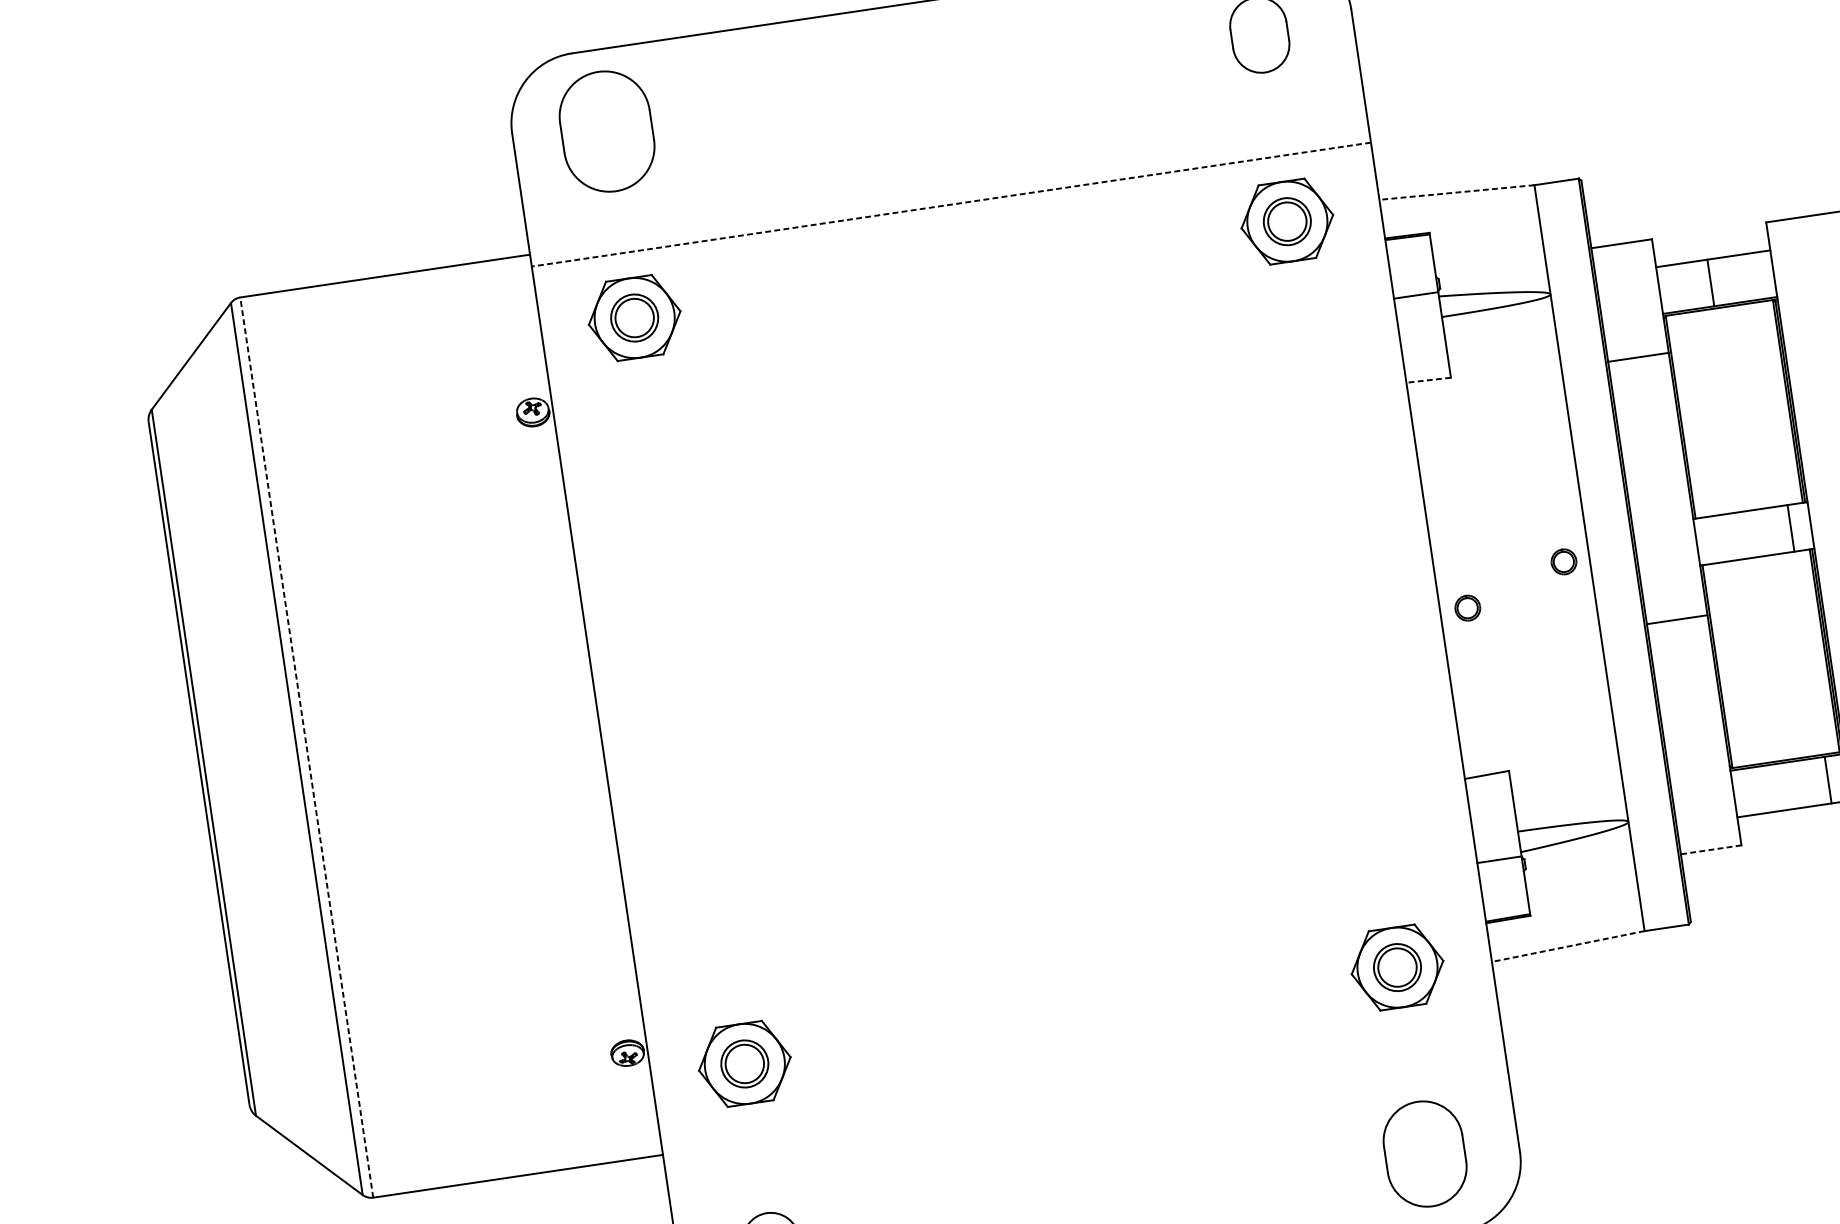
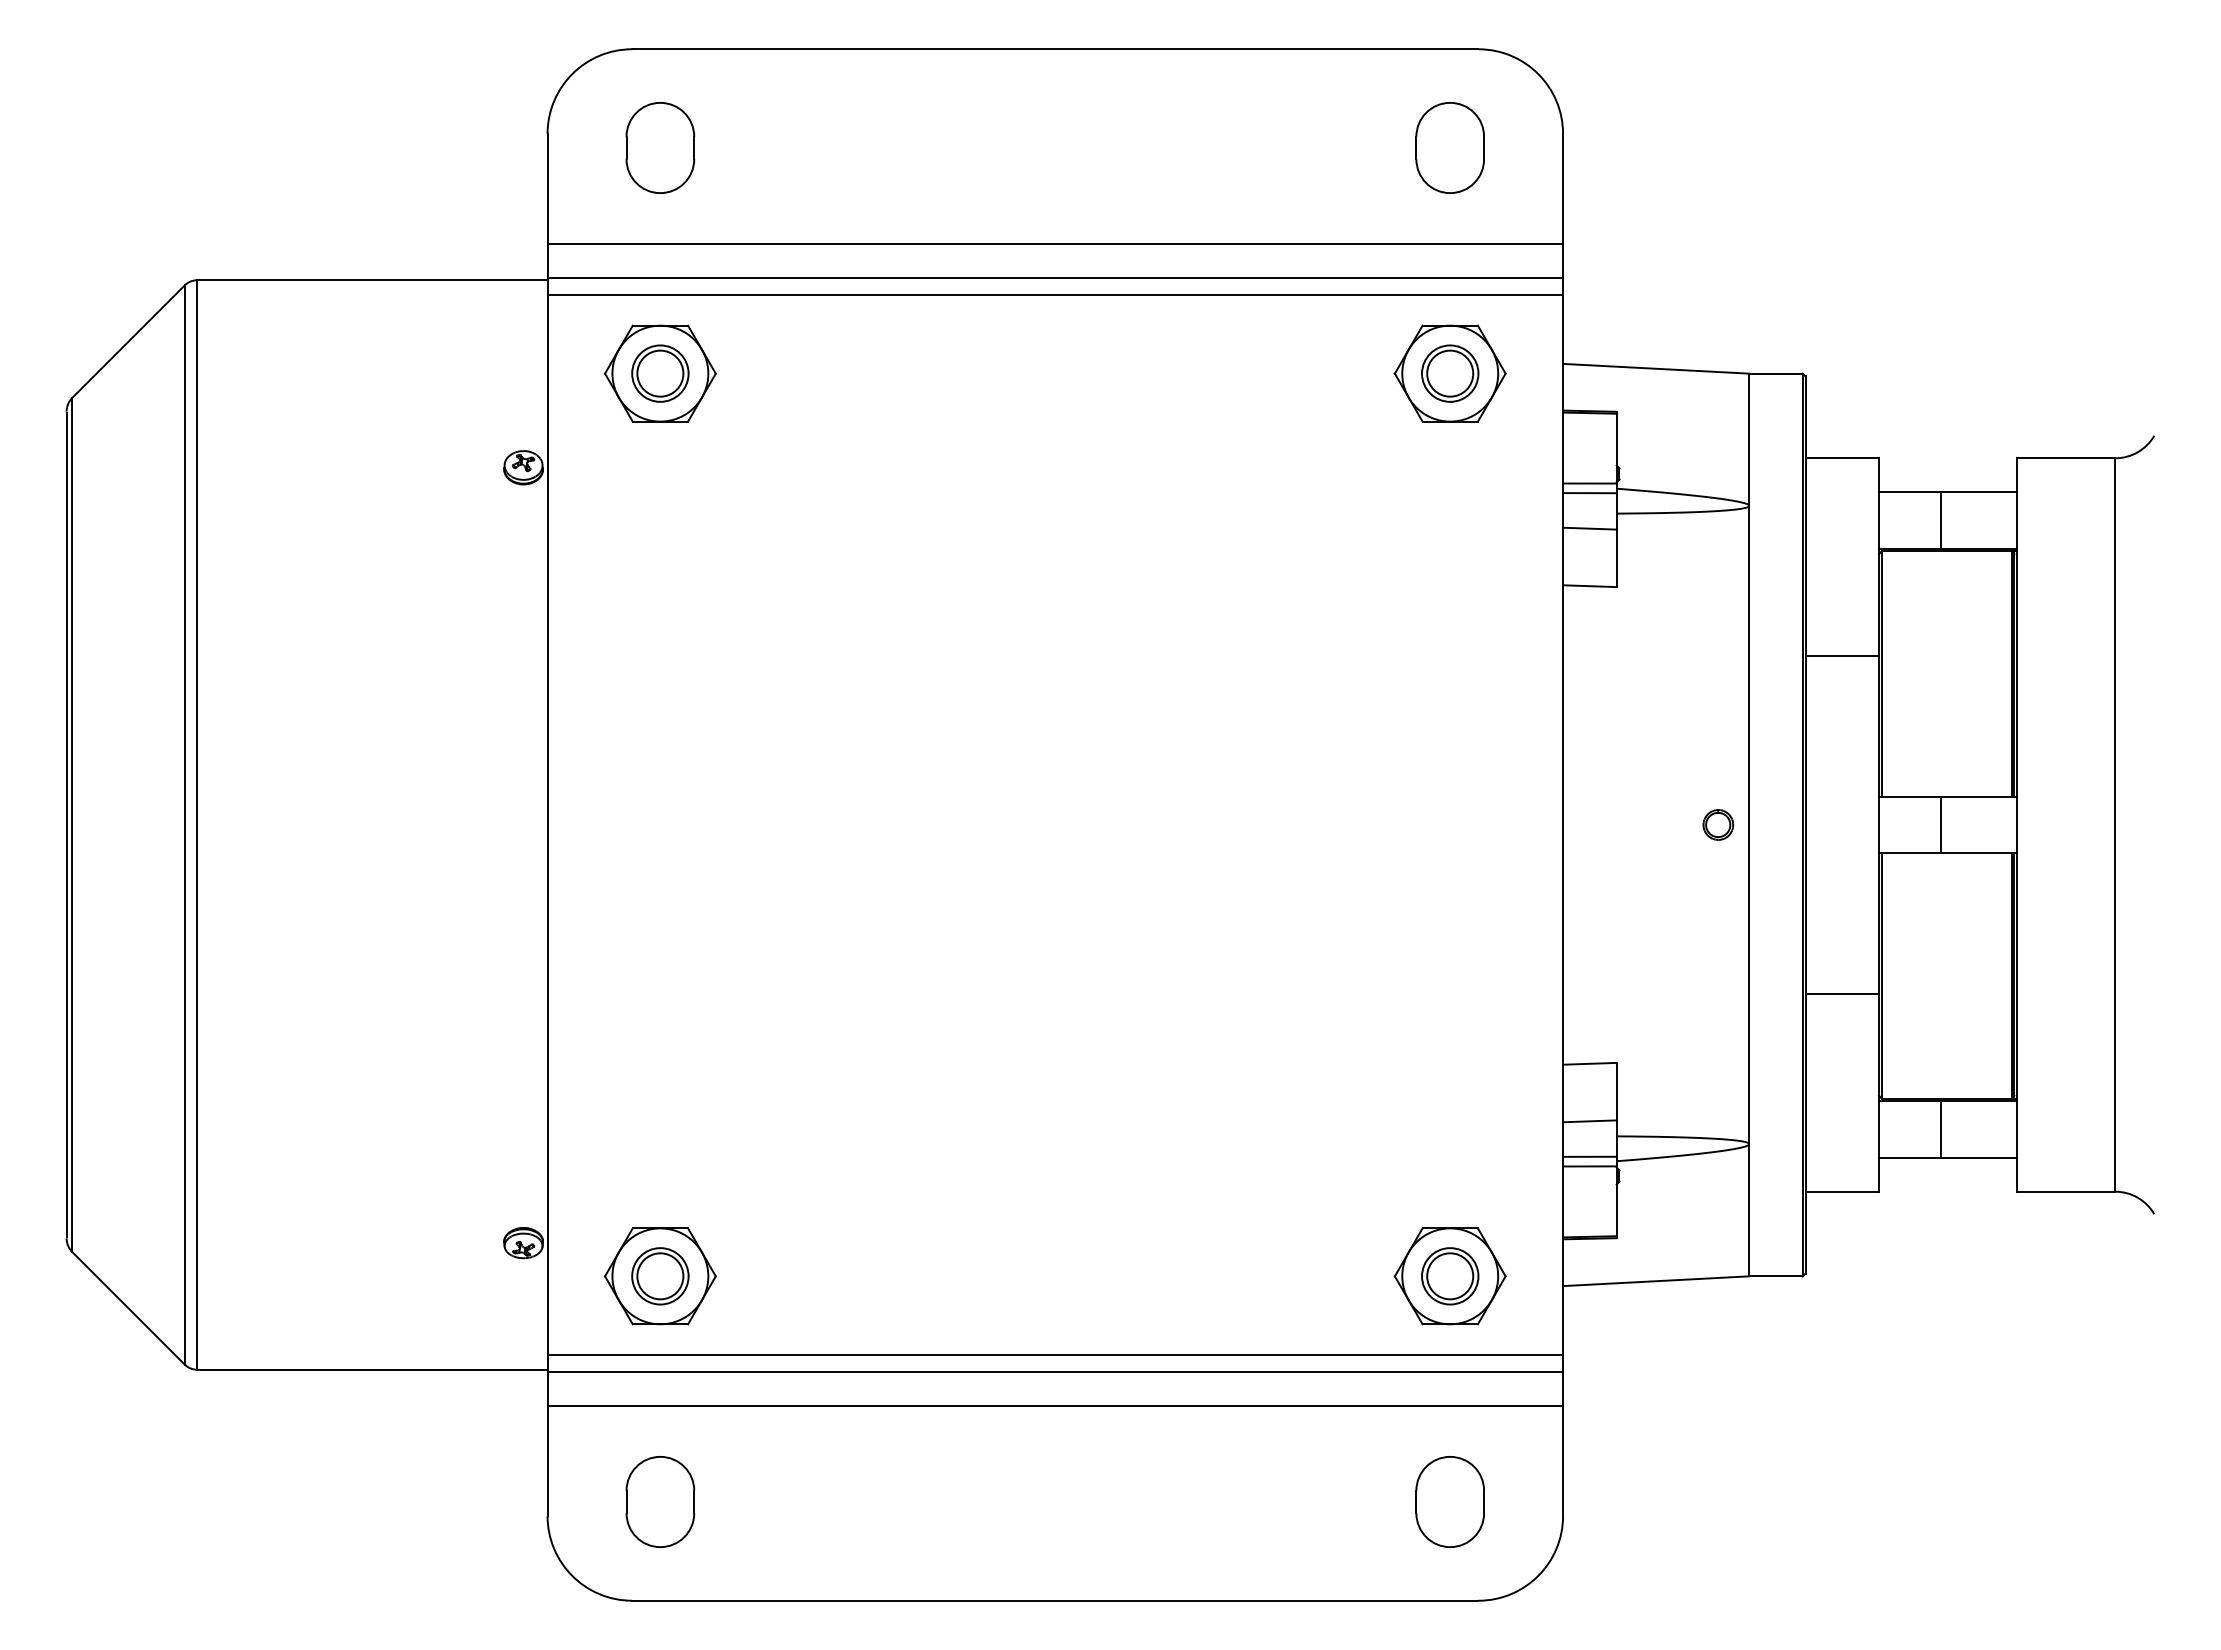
part: (607, 131) -> (660, 147), size x0.62
line: (945, 162) -> (1055, 243), added
line: (949, 190) -> (1055, 277), added
line: (1456, 192) -> (1655, 368), dashed -> solid
line: (951, 204) -> (1055, 294), dashed -> solid
line: (1417, 303) -> (1589, 493), added
line: (1421, 332) -> (1589, 528), added
line: (1638, 357) -> (1842, 655), moved
line: (1428, 380) -> (1589, 586), dashed -> solid
line: (1791, 527) -> (1941, 824), moved
part: (1467, 607) -> (1596, 862), removed
line: (1677, 619) -> (1842, 994), moved
line: (306, 748) -> (196, 825), dashed -> solid
line: (1828, 779) -> (1941, 1129), moved
line: (1493, 822) -> (1589, 1121), added
line: (1711, 849) -> (1842, 1191), dashed -> solid
line: (1497, 851) -> (1589, 1156), added
line: (1567, 946) -> (1655, 1281), dashed -> solid
line: (1080, 1081) -> (1055, 1355), added
line: (1083, 1095) -> (1055, 1372), added
line: (1087, 1123) -> (1055, 1406), added
part: (1424, 1153) -> (1449, 1501), size x0.71

